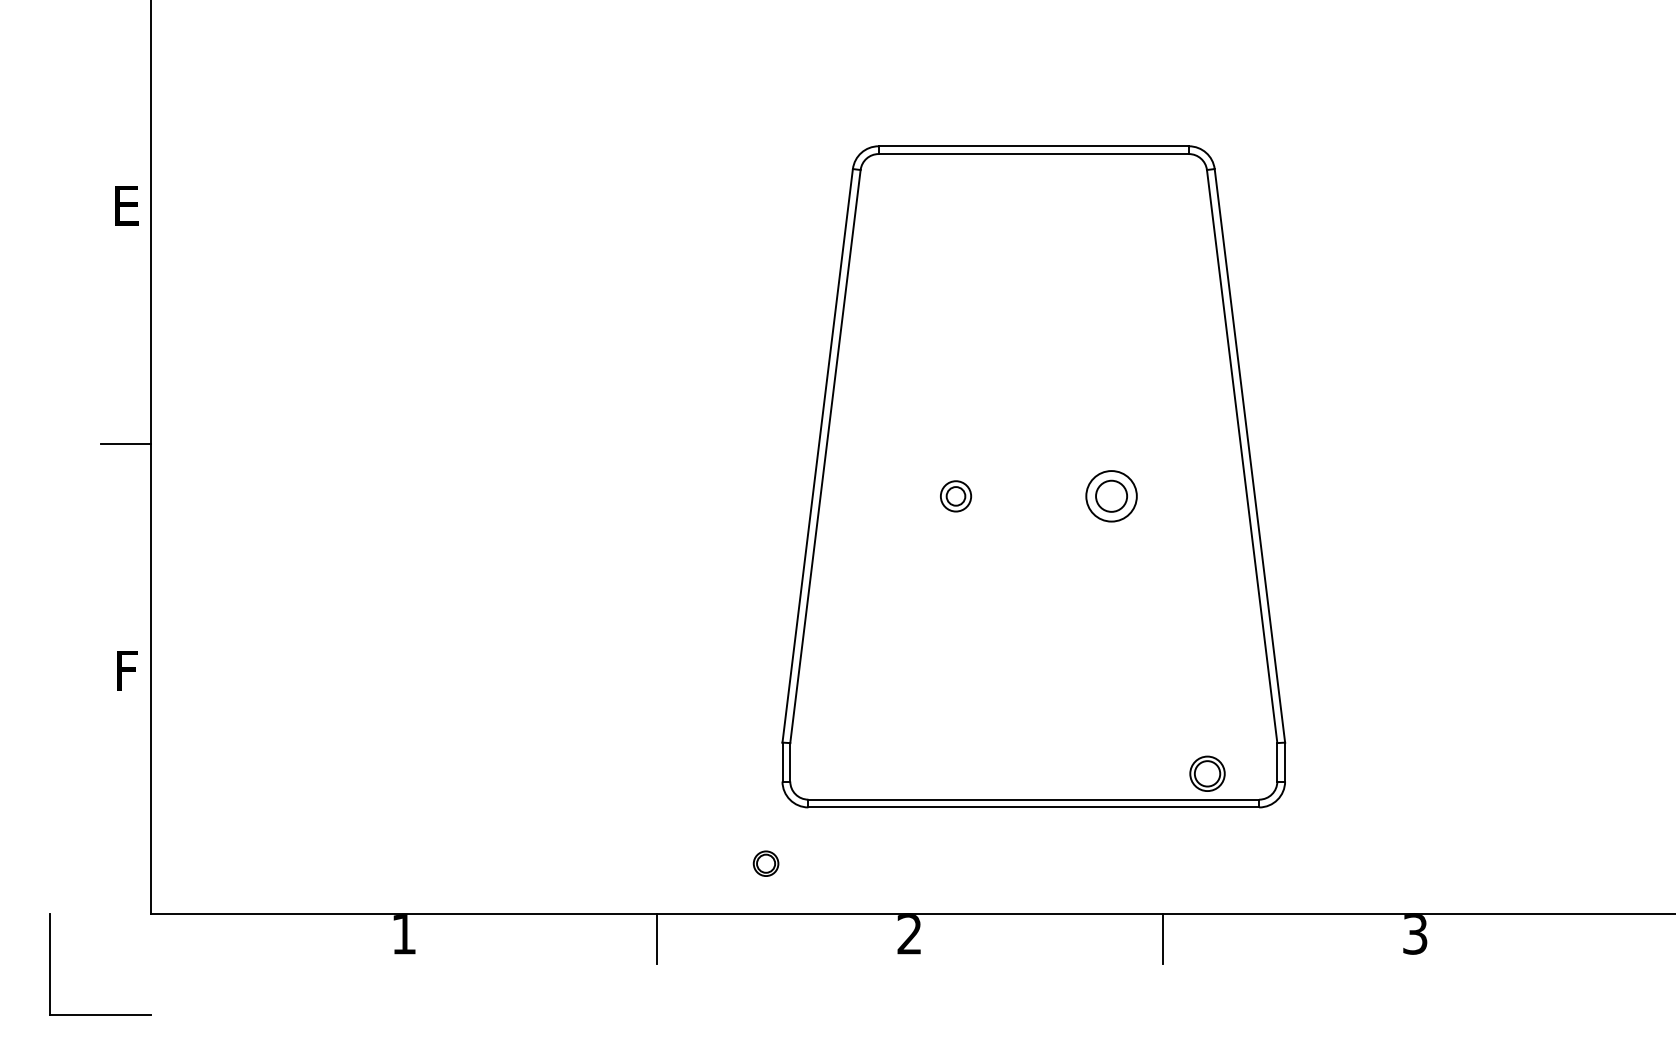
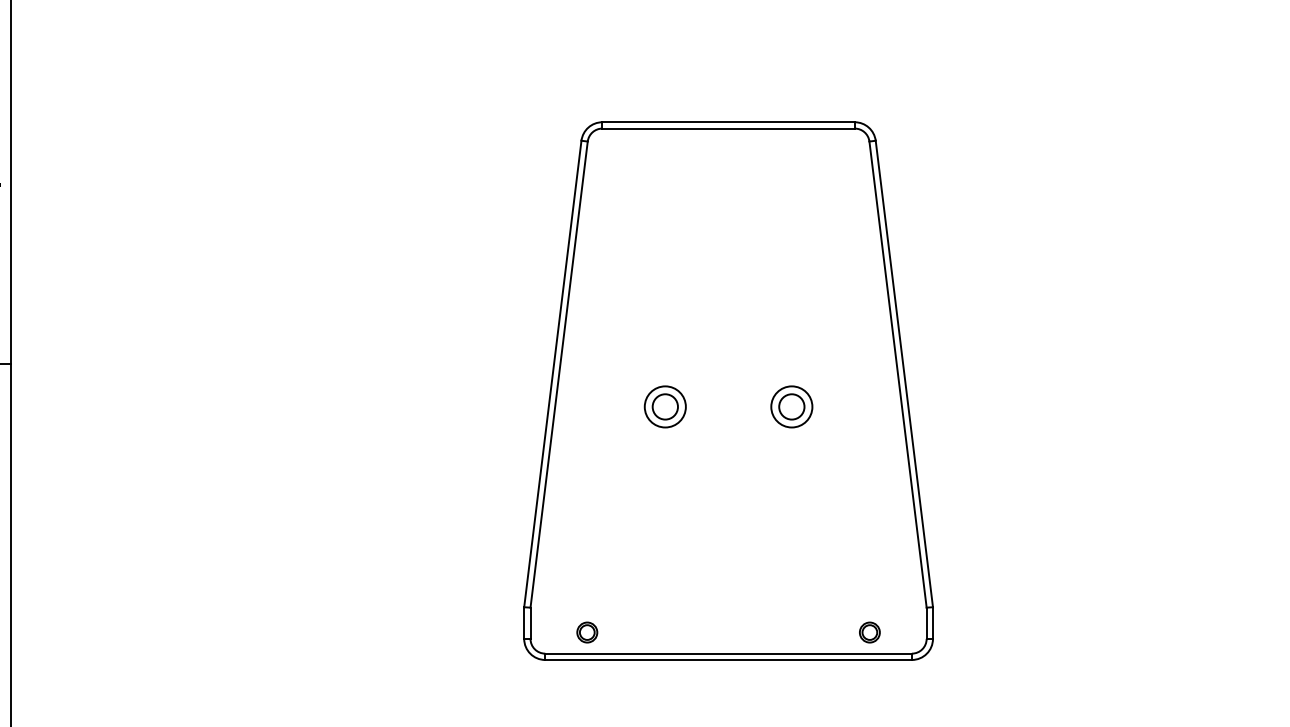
part: (955, 496) -> (664, 407), size x1.67
part: (1207, 773) -> (869, 632), size x0.71
part: (765, 863) -> (586, 632), moved

